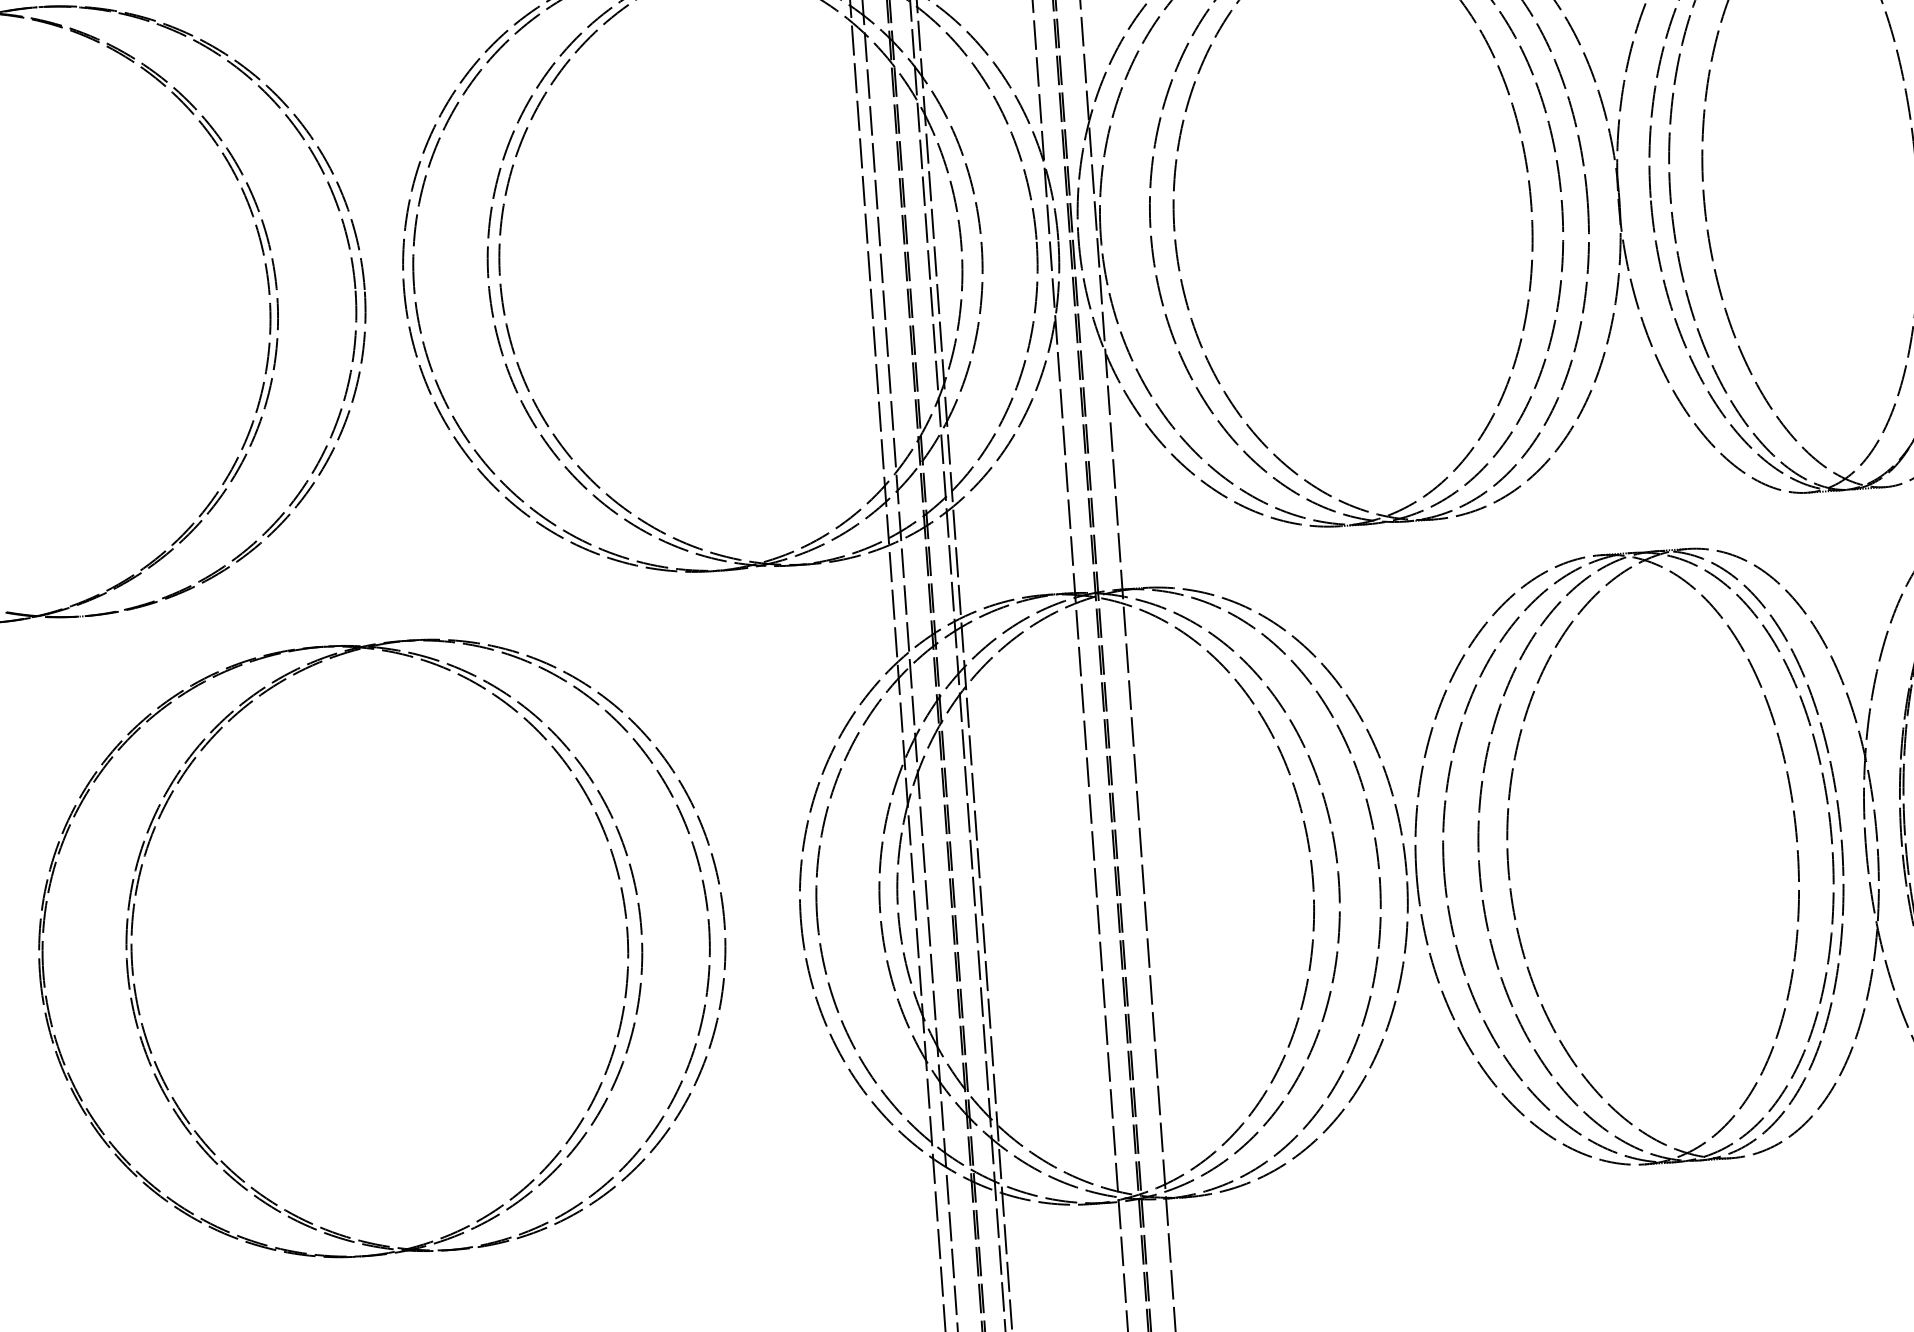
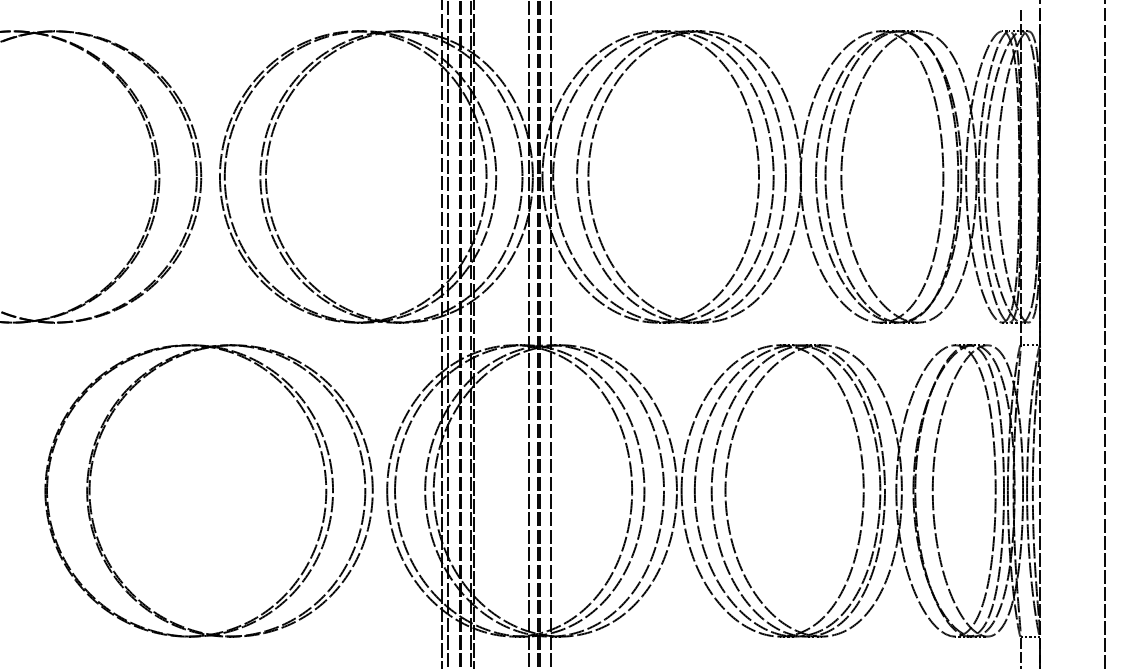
part: (621, 905) -> (324, 478), moved

